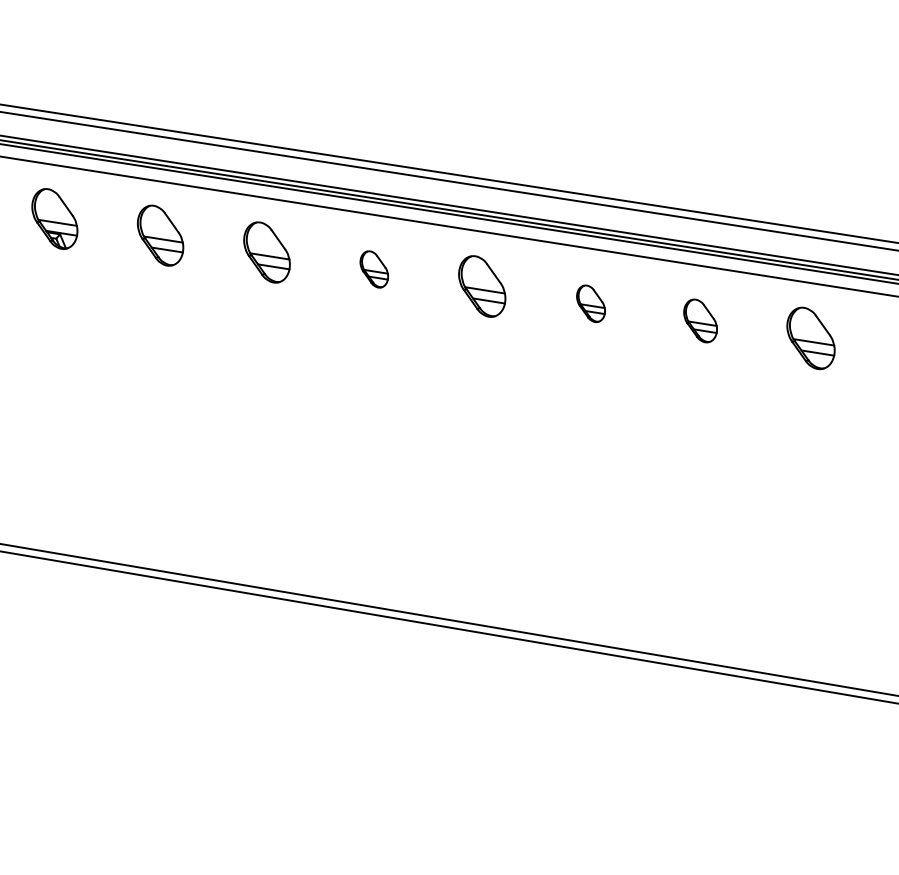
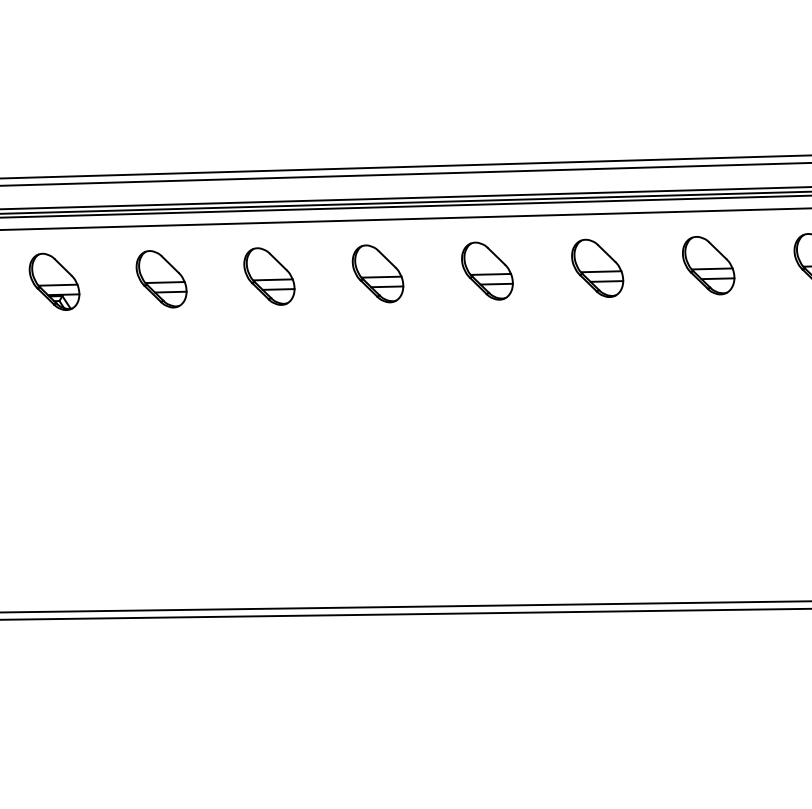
part: (374, 269) -> (378, 273), size x1.67
part: (590, 303) -> (597, 268), size x1.67
part: (700, 320) -> (708, 265), size x1.43

